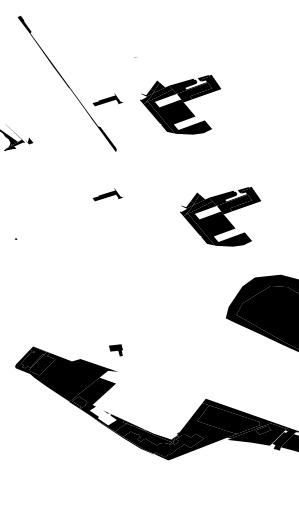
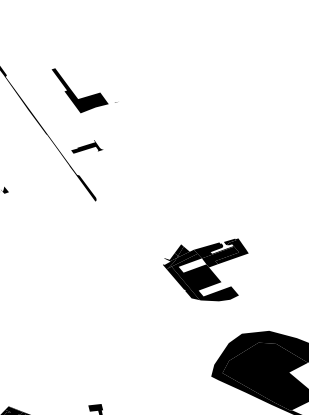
fill: (100, 46) -> (79, 90), added
part: (180, 104) -> (163, 151), removed
part: (107, 194) -> (86, 246), removed

